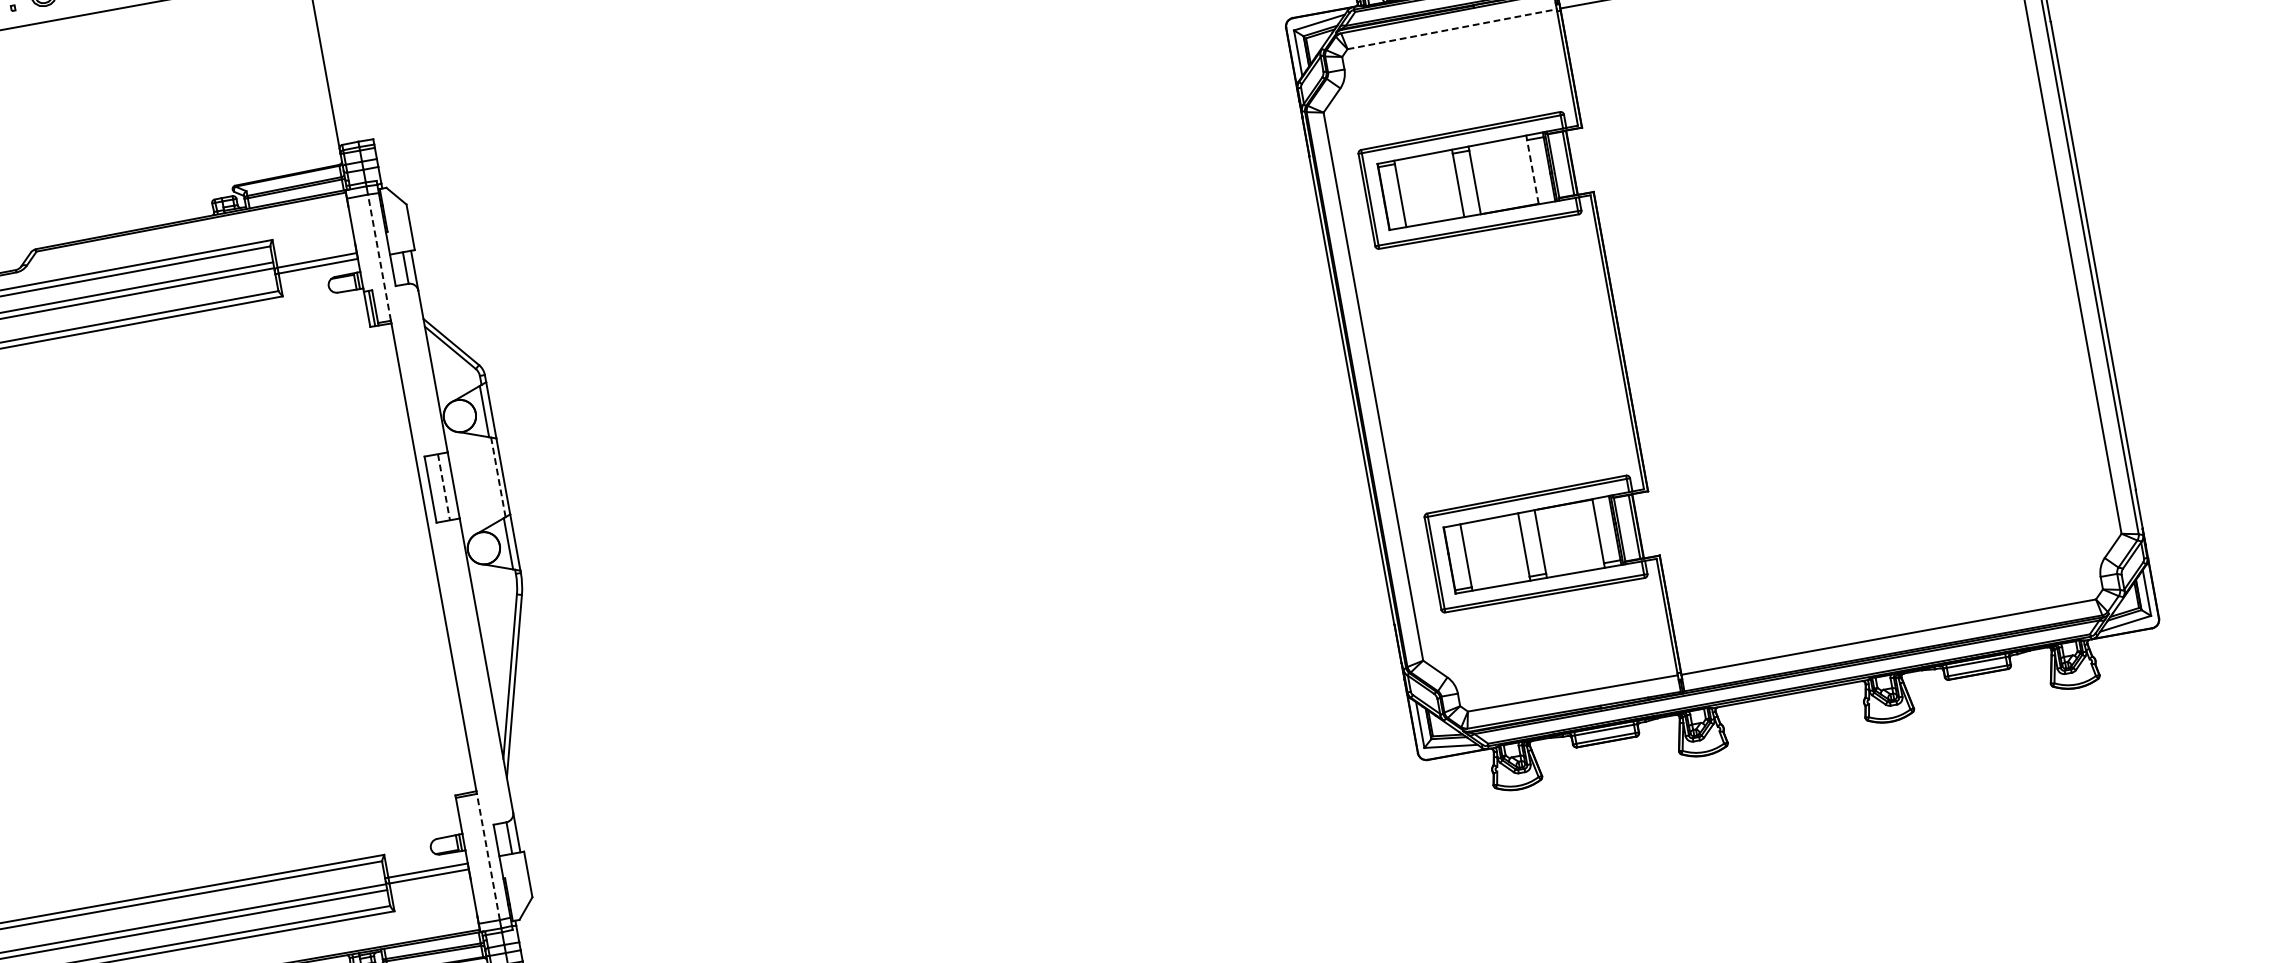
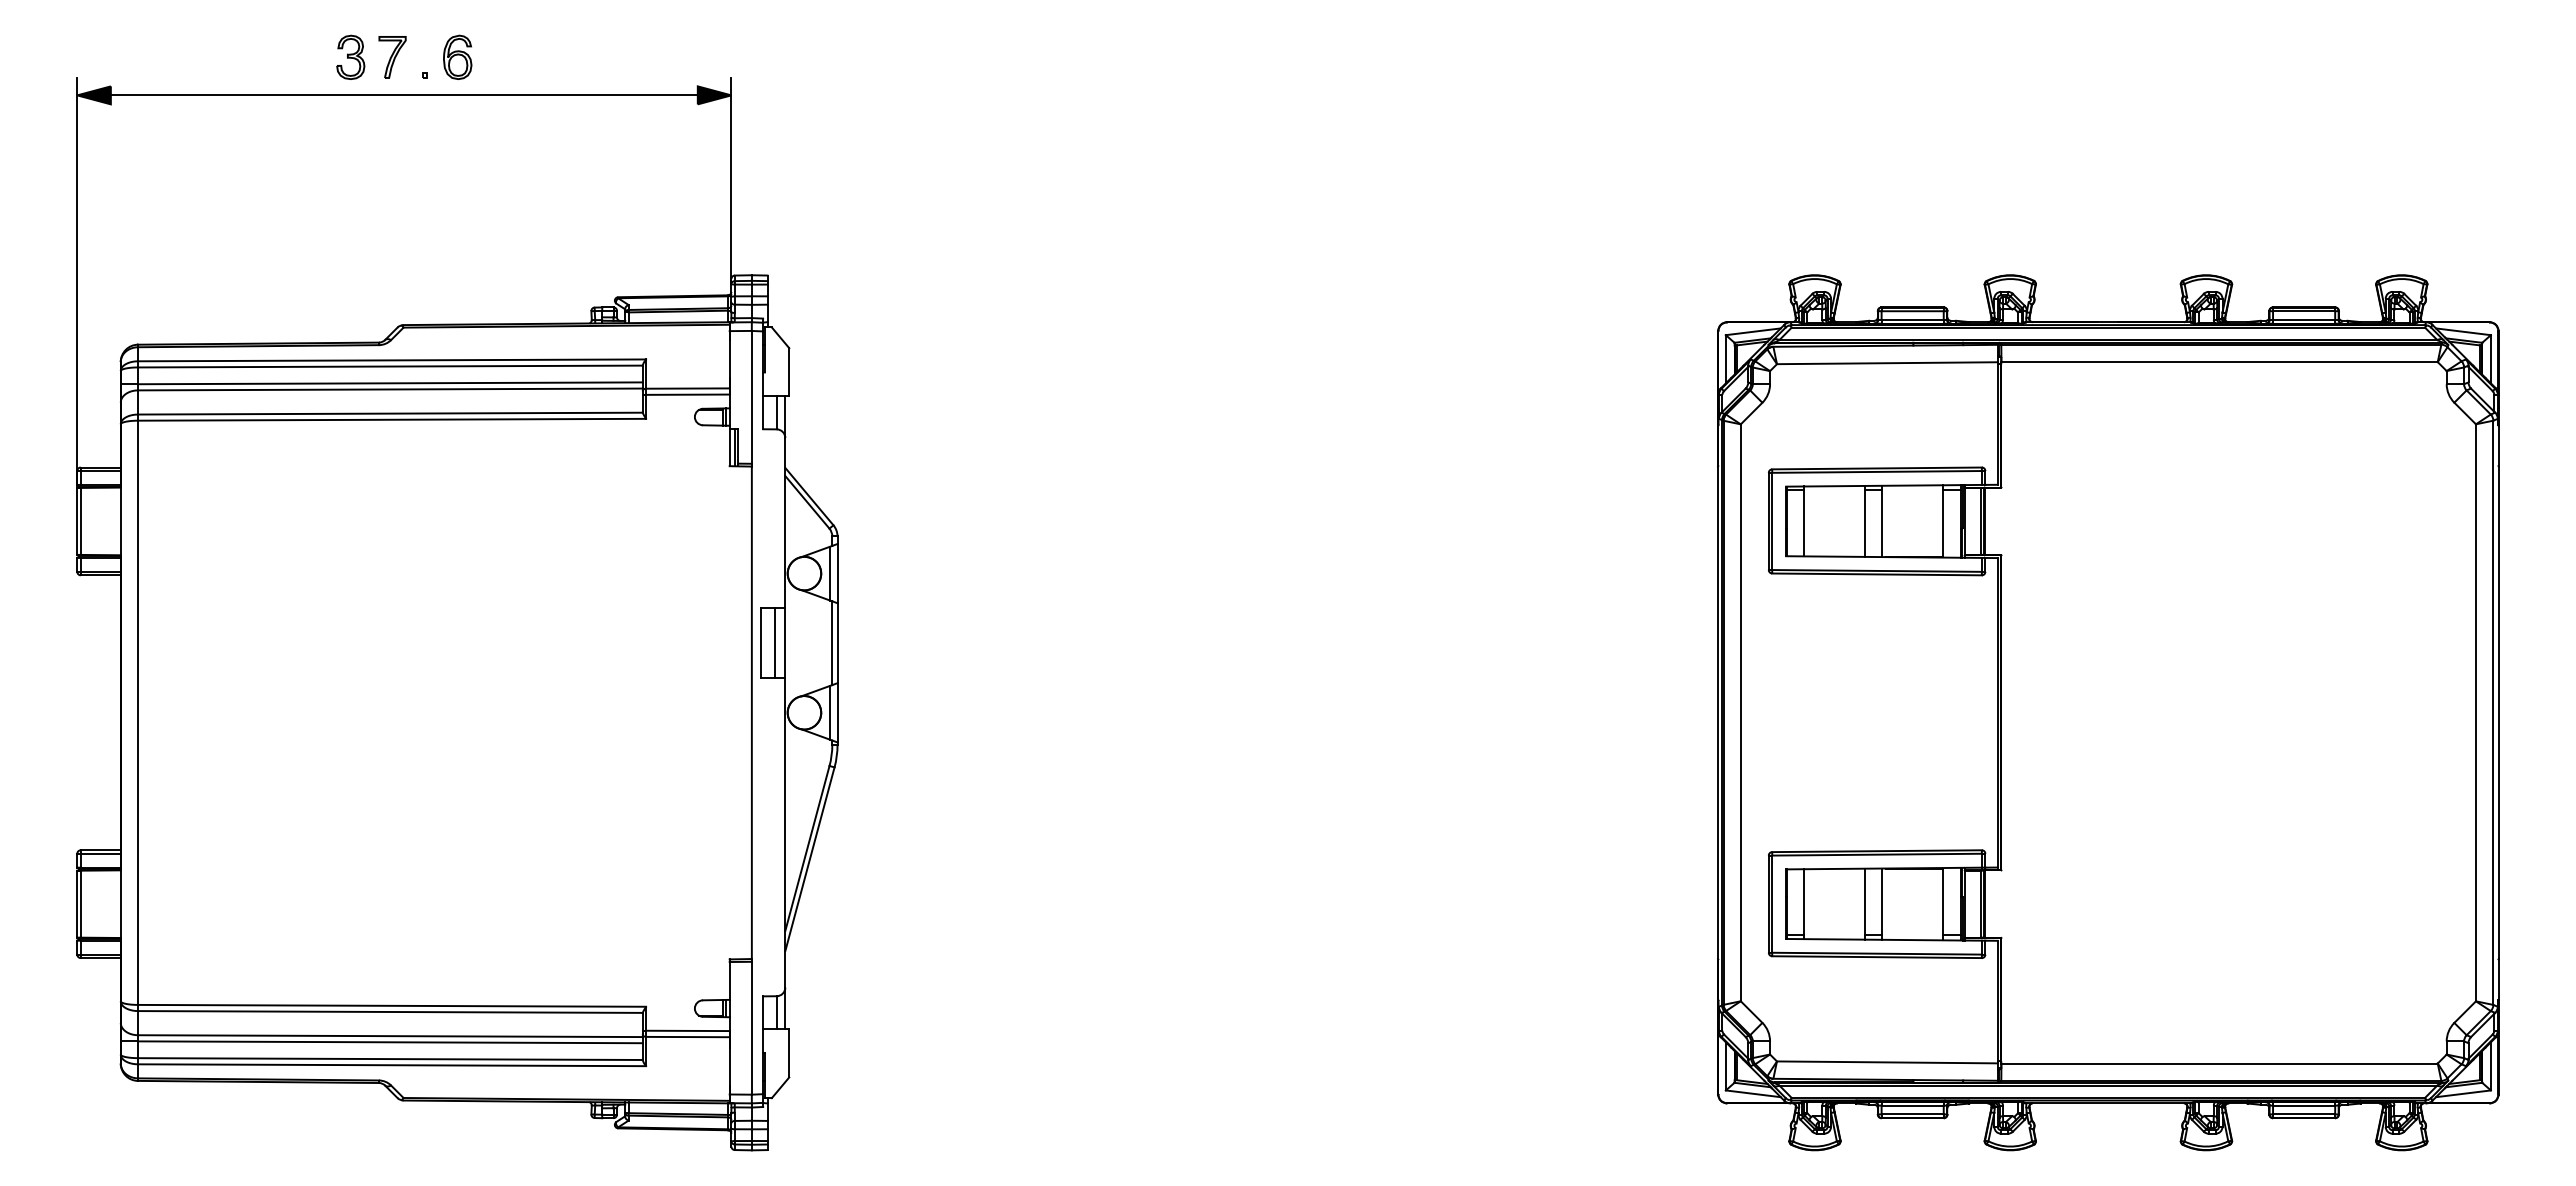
line: (1452, 29) -> (1887, 363), dashed -> solid
line: (1533, 171) -> (1943, 523), dashed -> solid
line: (379, 256) -> (751, 396), dashed -> solid
line: (498, 477) -> (832, 643), dashed -> solid
line: (444, 487) -> (775, 643), dashed -> solid
line: (487, 856) -> (751, 1027), dashed -> solid

